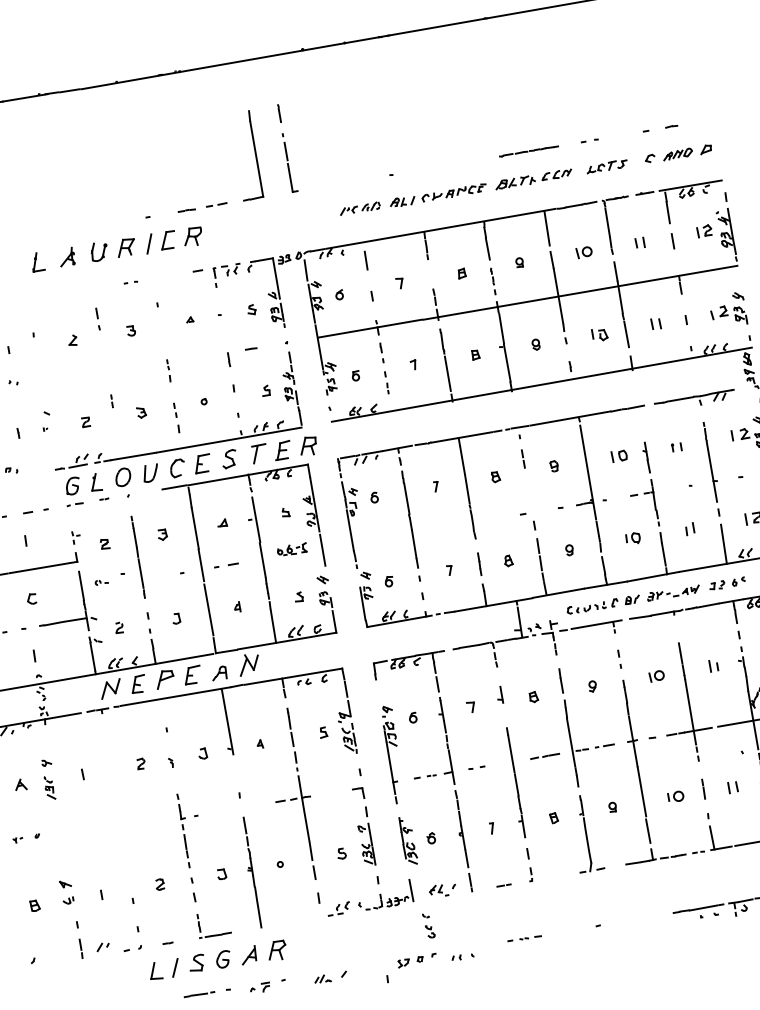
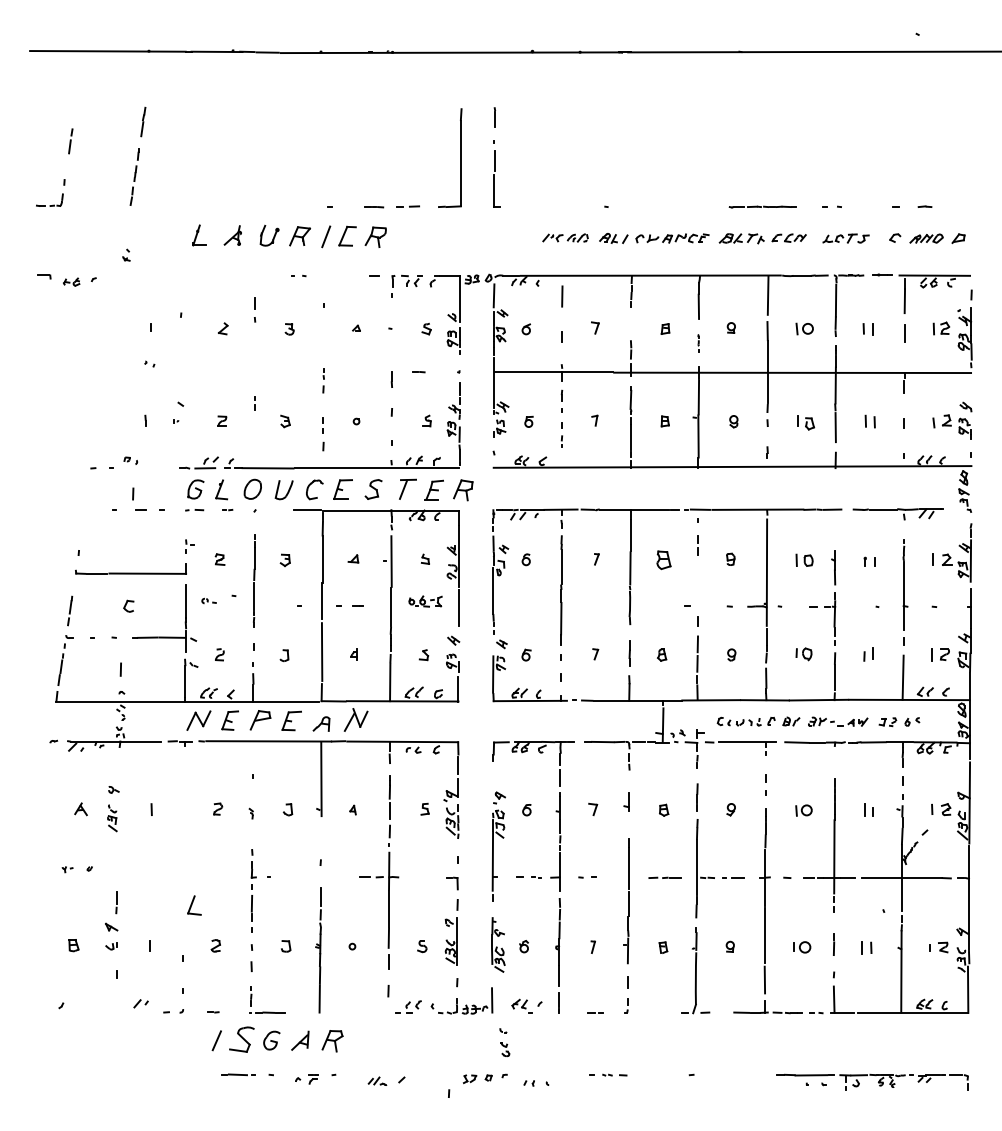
part: (493, 281) -> (698, 343), size x0.6
part: (496, 476) -> (664, 559), size x1.6
line: (25, 540) -> (133, 493), moved
line: (81, 948) -> (116, 902), moved
part: (196, 963) -> (241, 1039), size x1.4
part: (155, 971) -> (194, 905), moved

